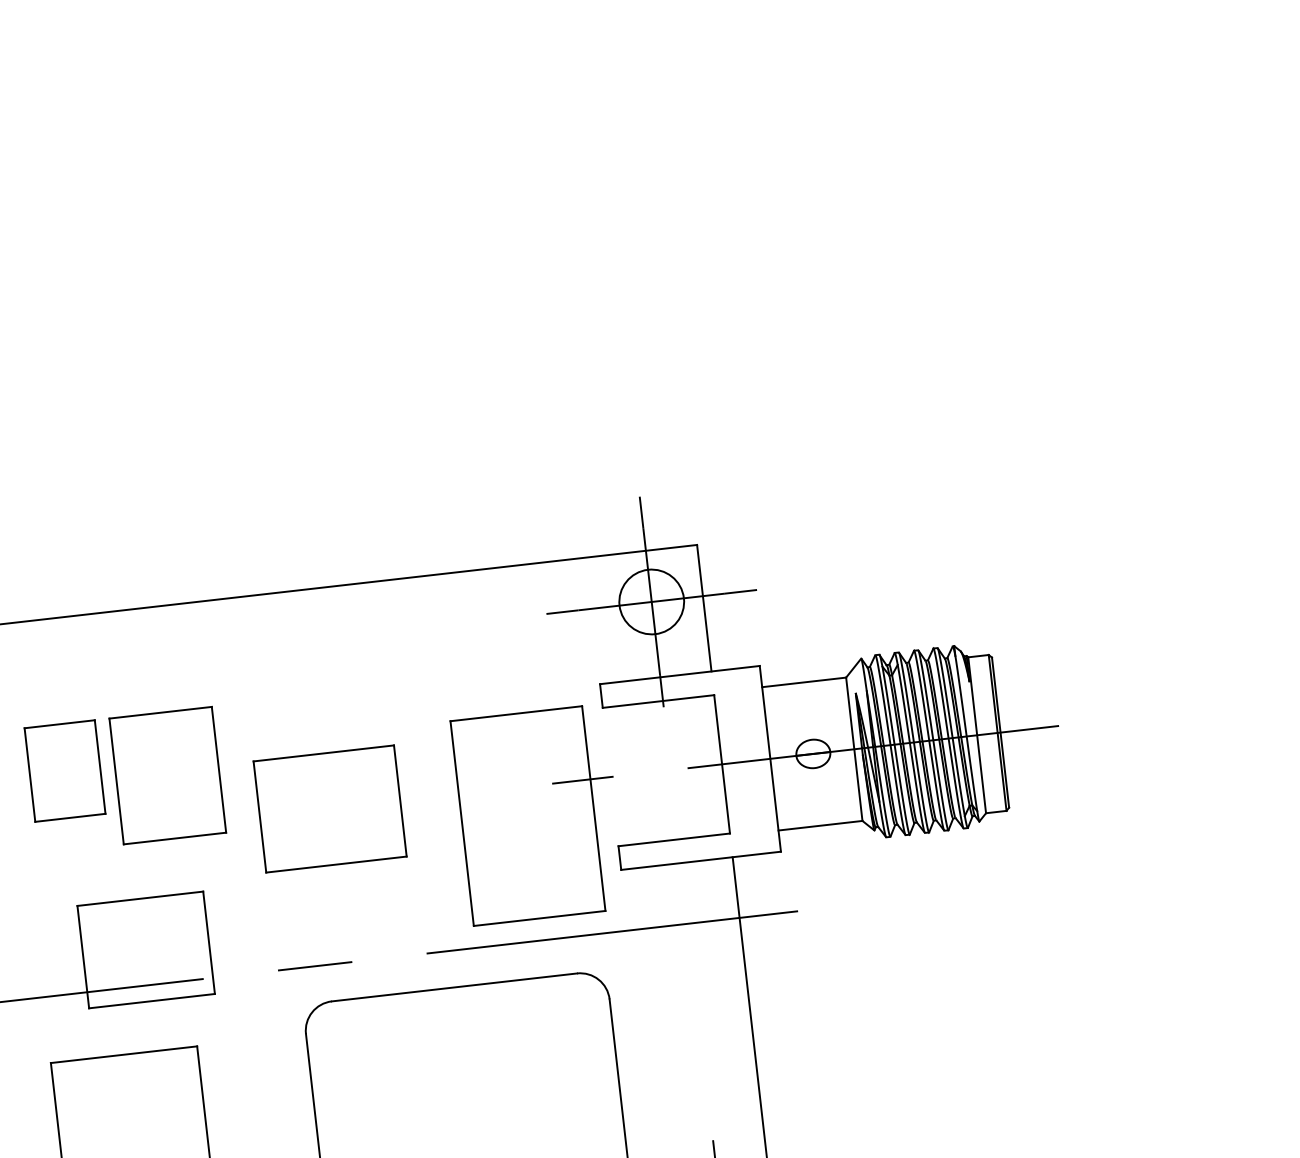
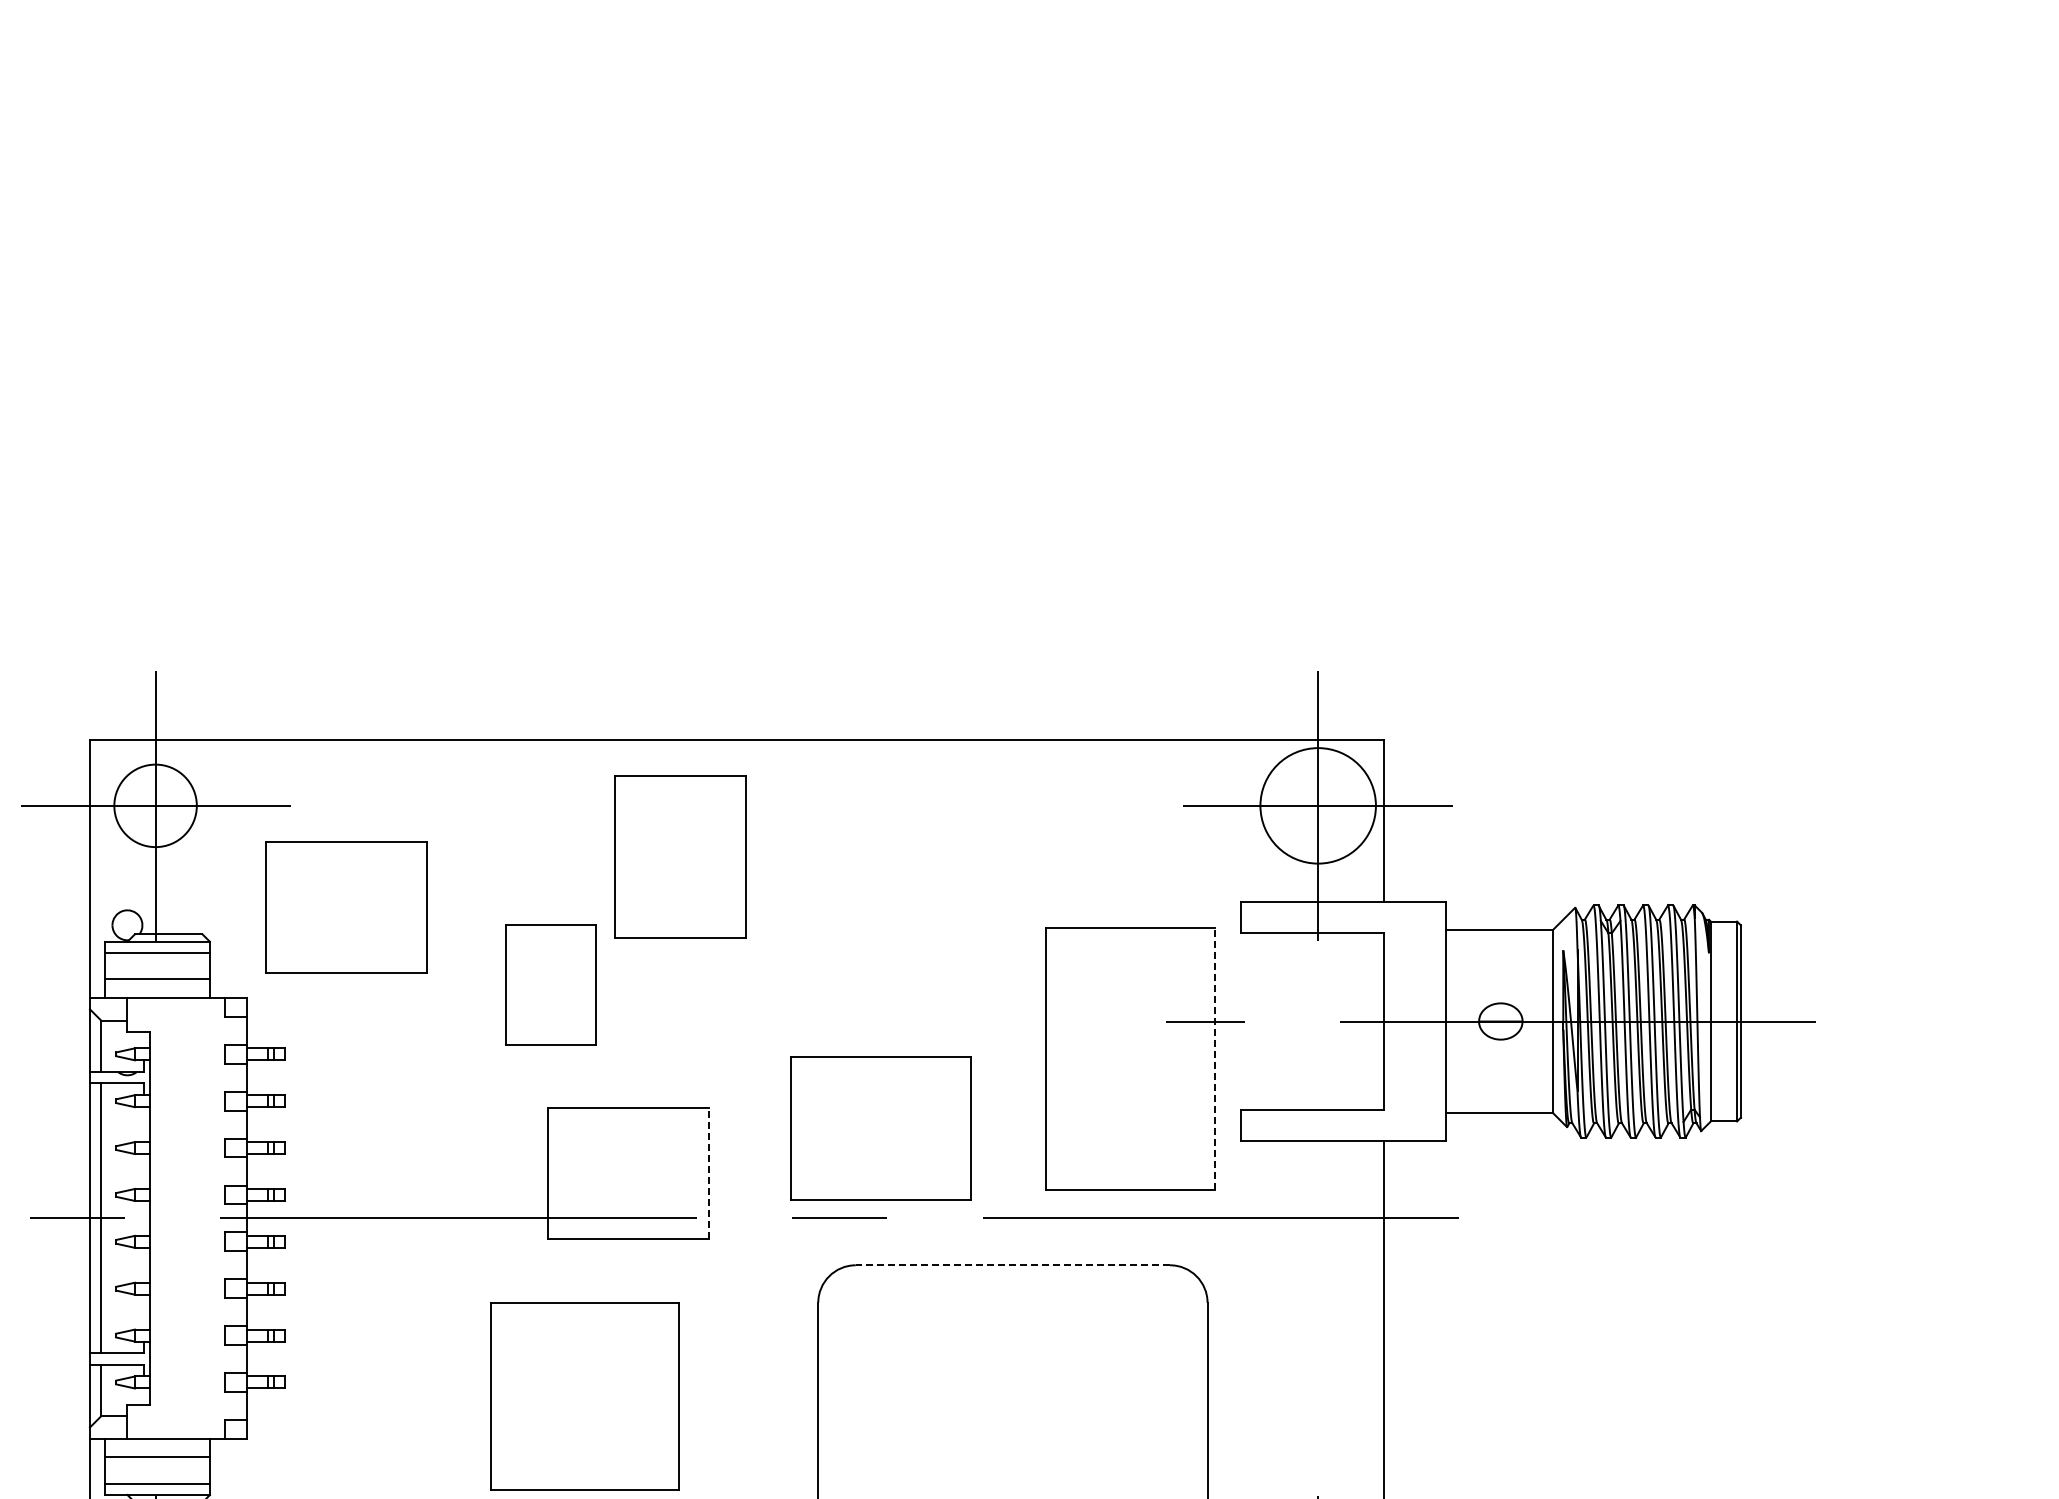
circle: (651, 601) -> (1317, 805), size x1.4
part: (64, 770) -> (550, 984), moved
part: (167, 775) -> (680, 856), moved
line: (594, 808) -> (1215, 1058), solid -> dashed
part: (329, 809) -> (880, 1128), moved
line: (208, 942) -> (708, 1173), solid -> dashed
line: (454, 987) -> (1012, 1265), solid -> dashed

